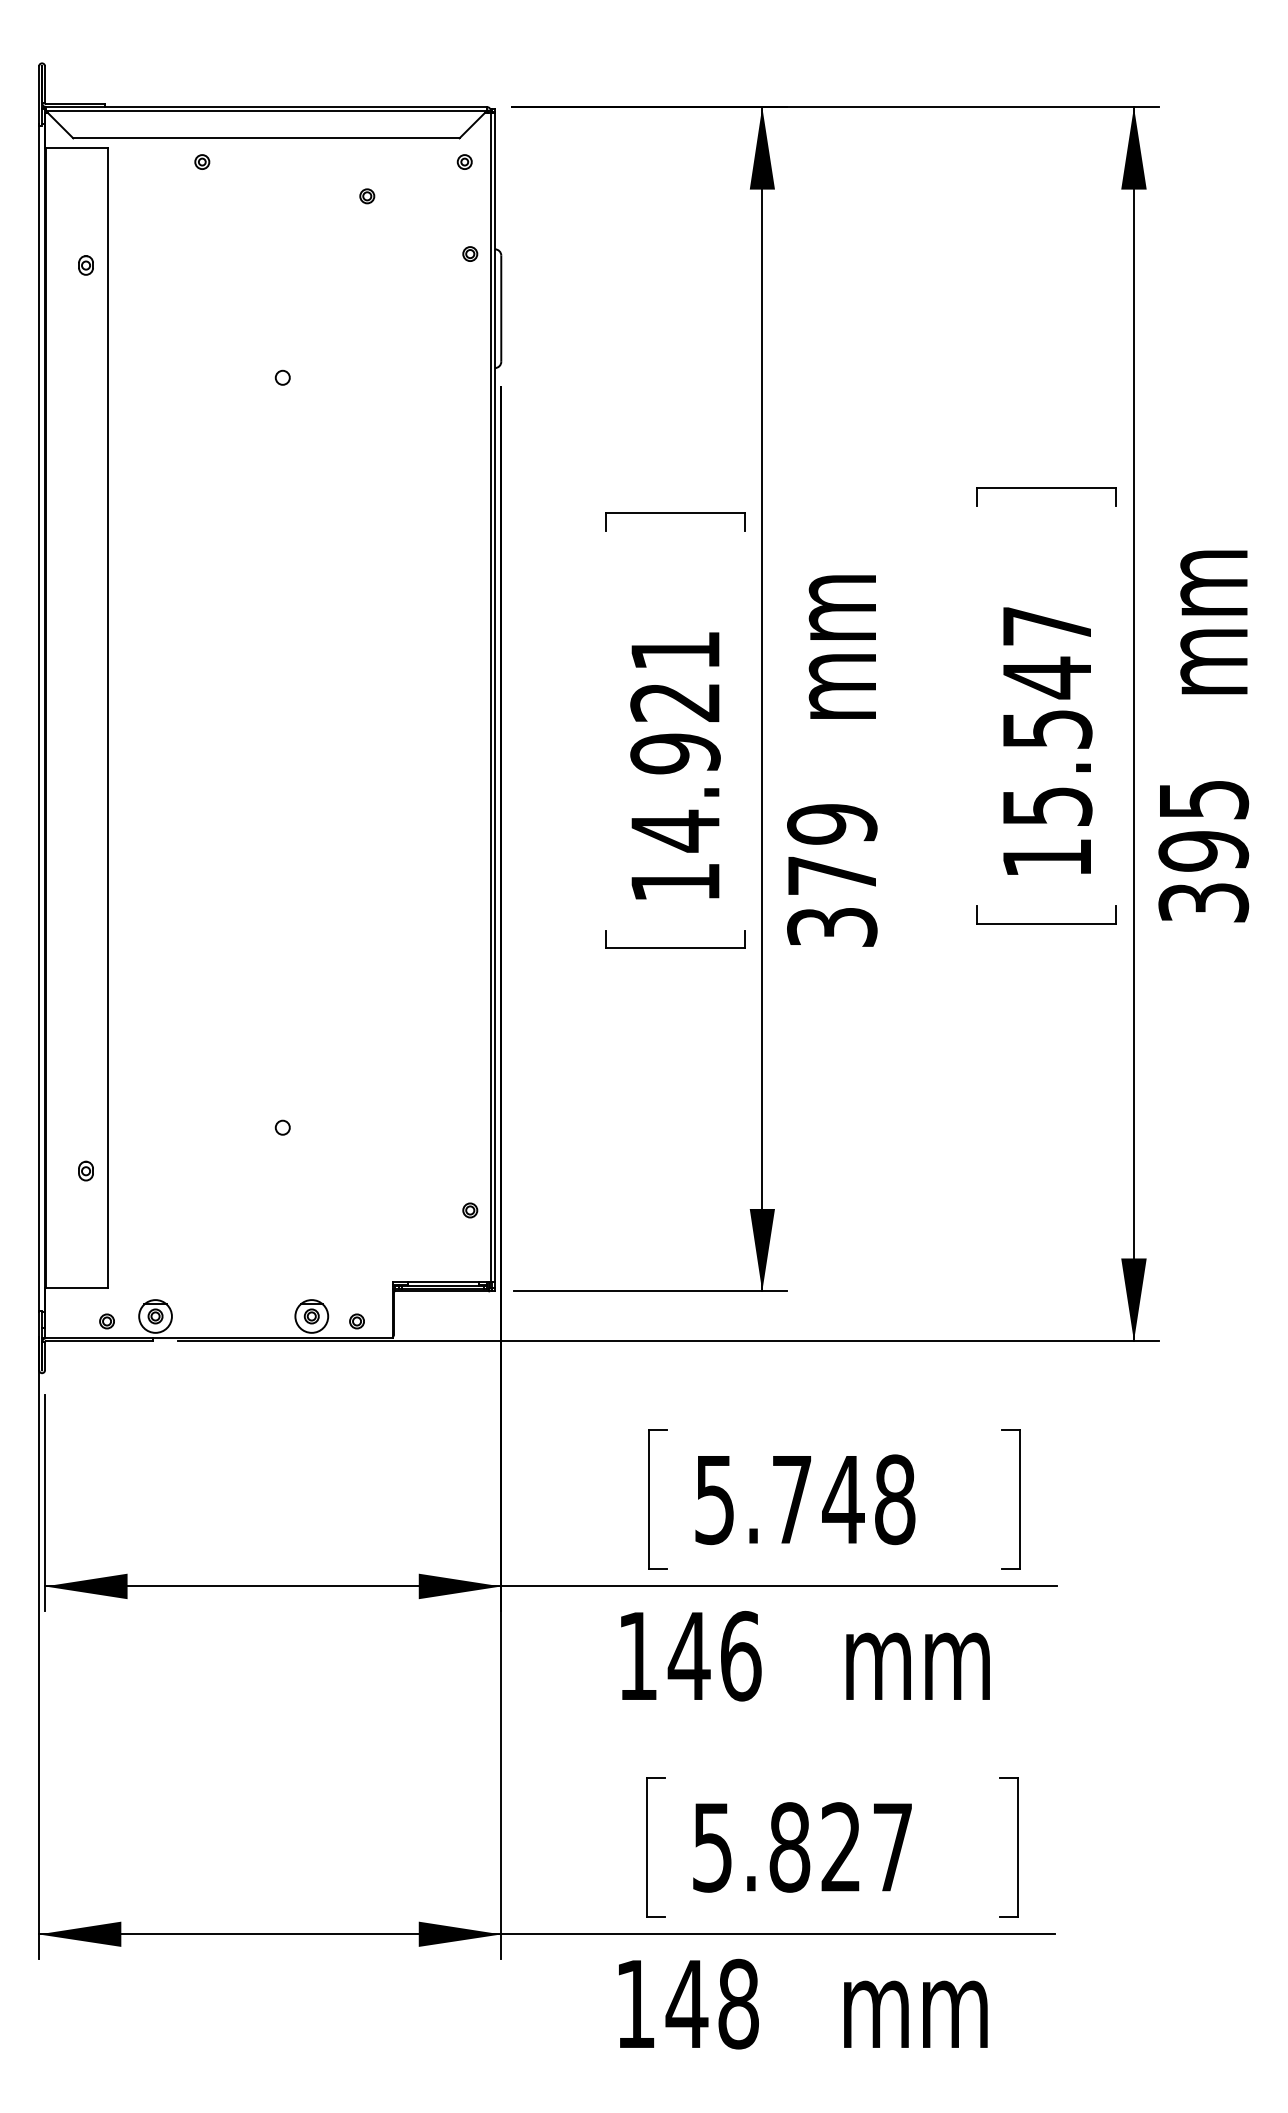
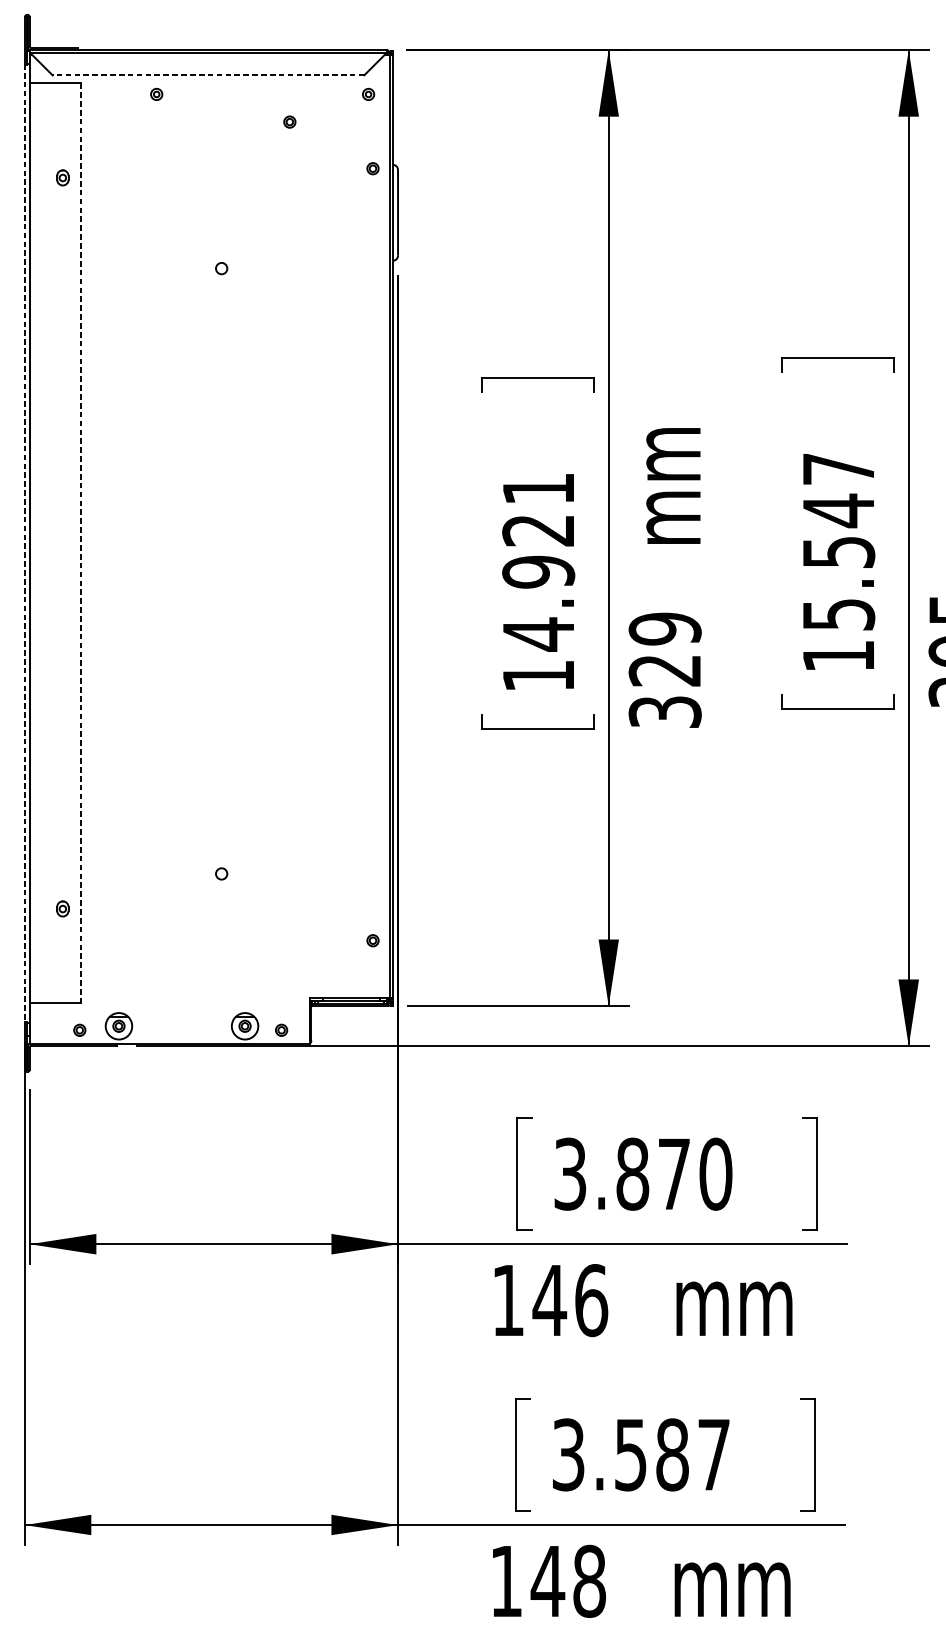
line: (265, 138) -> (207, 75), solid -> dashed
line: (38, 718) -> (24, 543), solid -> dashed
line: (108, 718) -> (80, 543), solid -> dashed
text: (831, 875) -> (664, 670), 379 -> 329
text: (805, 1499) -> (643, 1174), 5.748 -> 3.870
text: (777, 1847) -> (620, 1454), 5.827 -> 3.587

